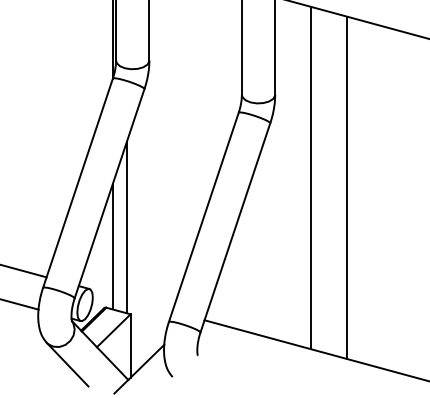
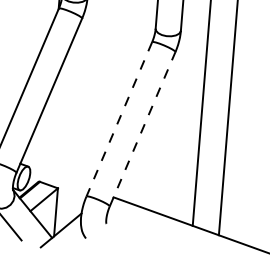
line: (203, 217) -> (119, 119), solid -> dashed
line: (126, 227) -> (60, 122), removed
line: (235, 227) -> (142, 128), solid -> dashed
line: (112, 246) -> (48, 135), removed

